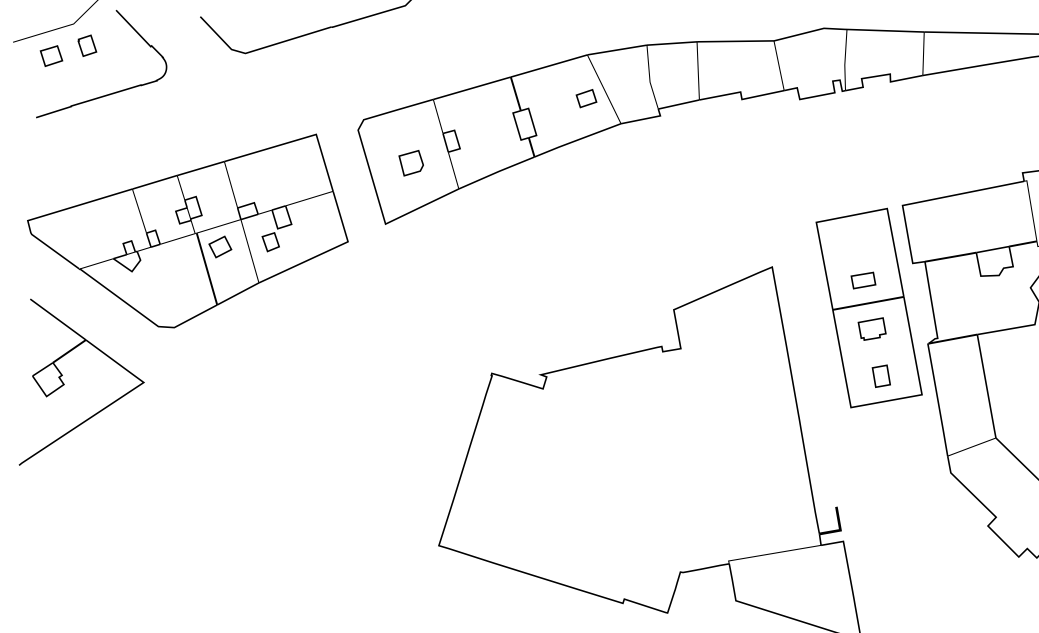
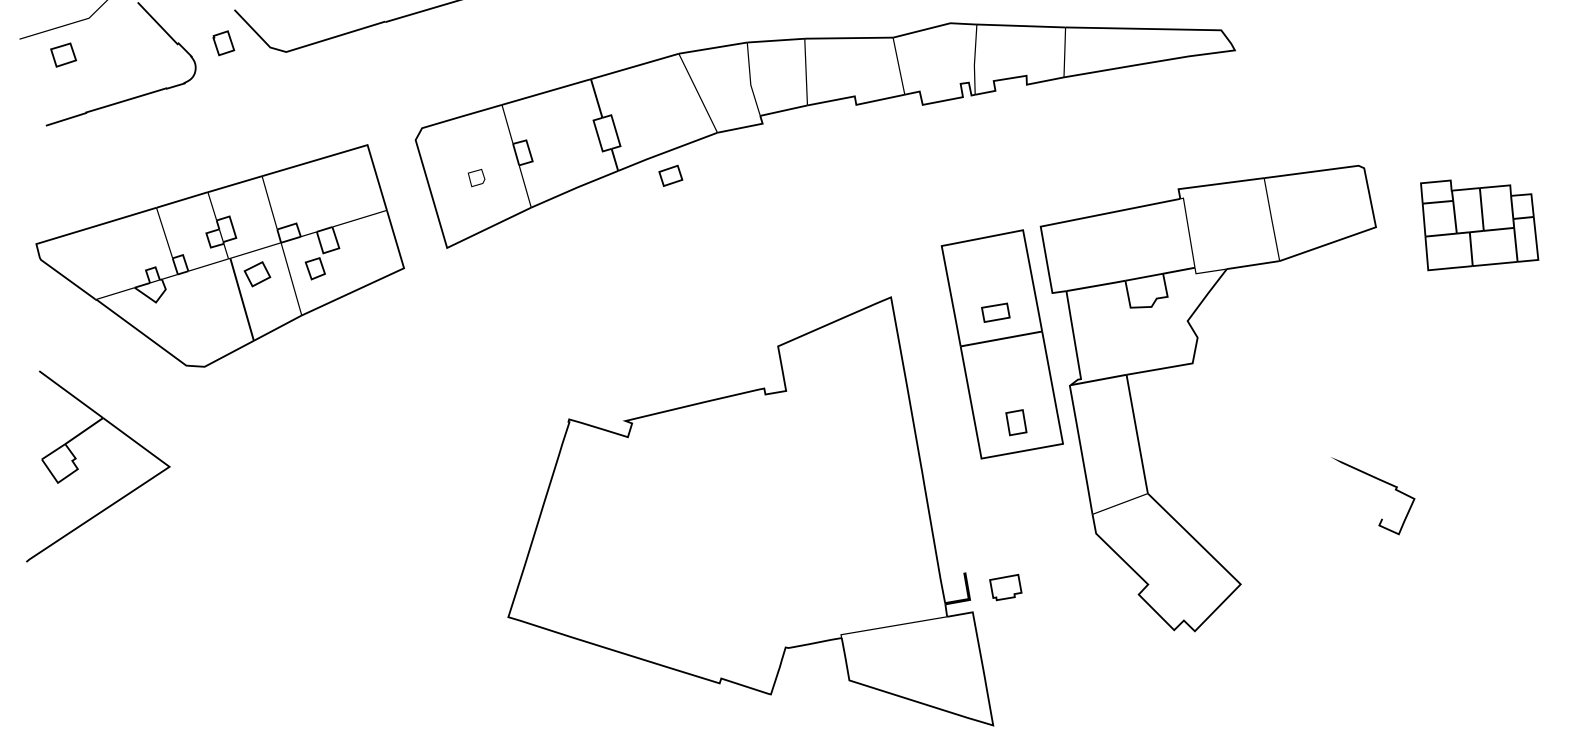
part: (87, 46) -> (223, 43), moved
part: (586, 98) -> (670, 175), moved
part: (411, 162) -> (476, 177), size x0.6
part: (871, 329) -> (1005, 587), moved
part: (64, 383) -> (78, 468), moved

